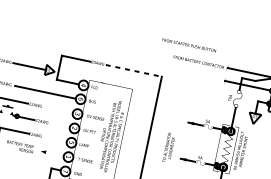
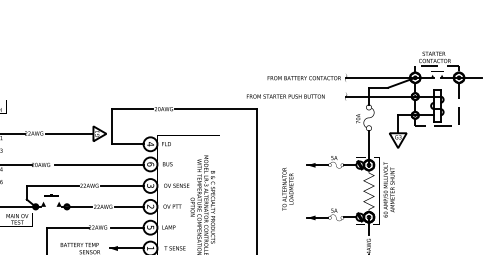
text: (189, 45) -> (285, 96), moved
line: (134, 71) -> (216, 109), dashed -> solid
line: (58, 109) -> (122, 185), added
line: (59, 125) -> (129, 207), added
line: (55, 139) -> (127, 227), added
text: (168, 147) -> (287, 188), moved
line: (51, 153) -> (126, 248), added

